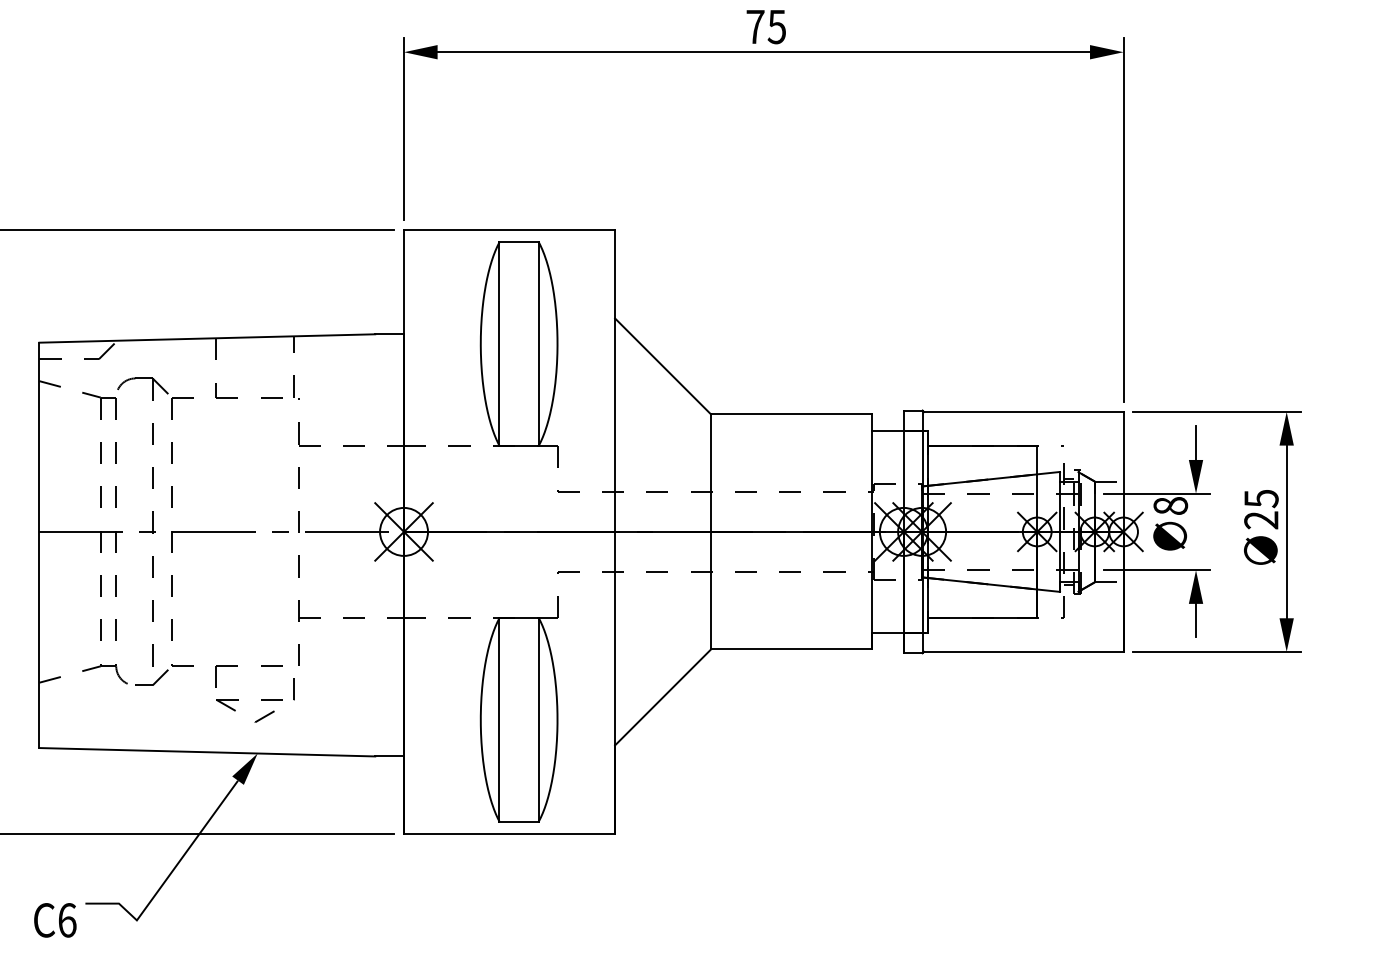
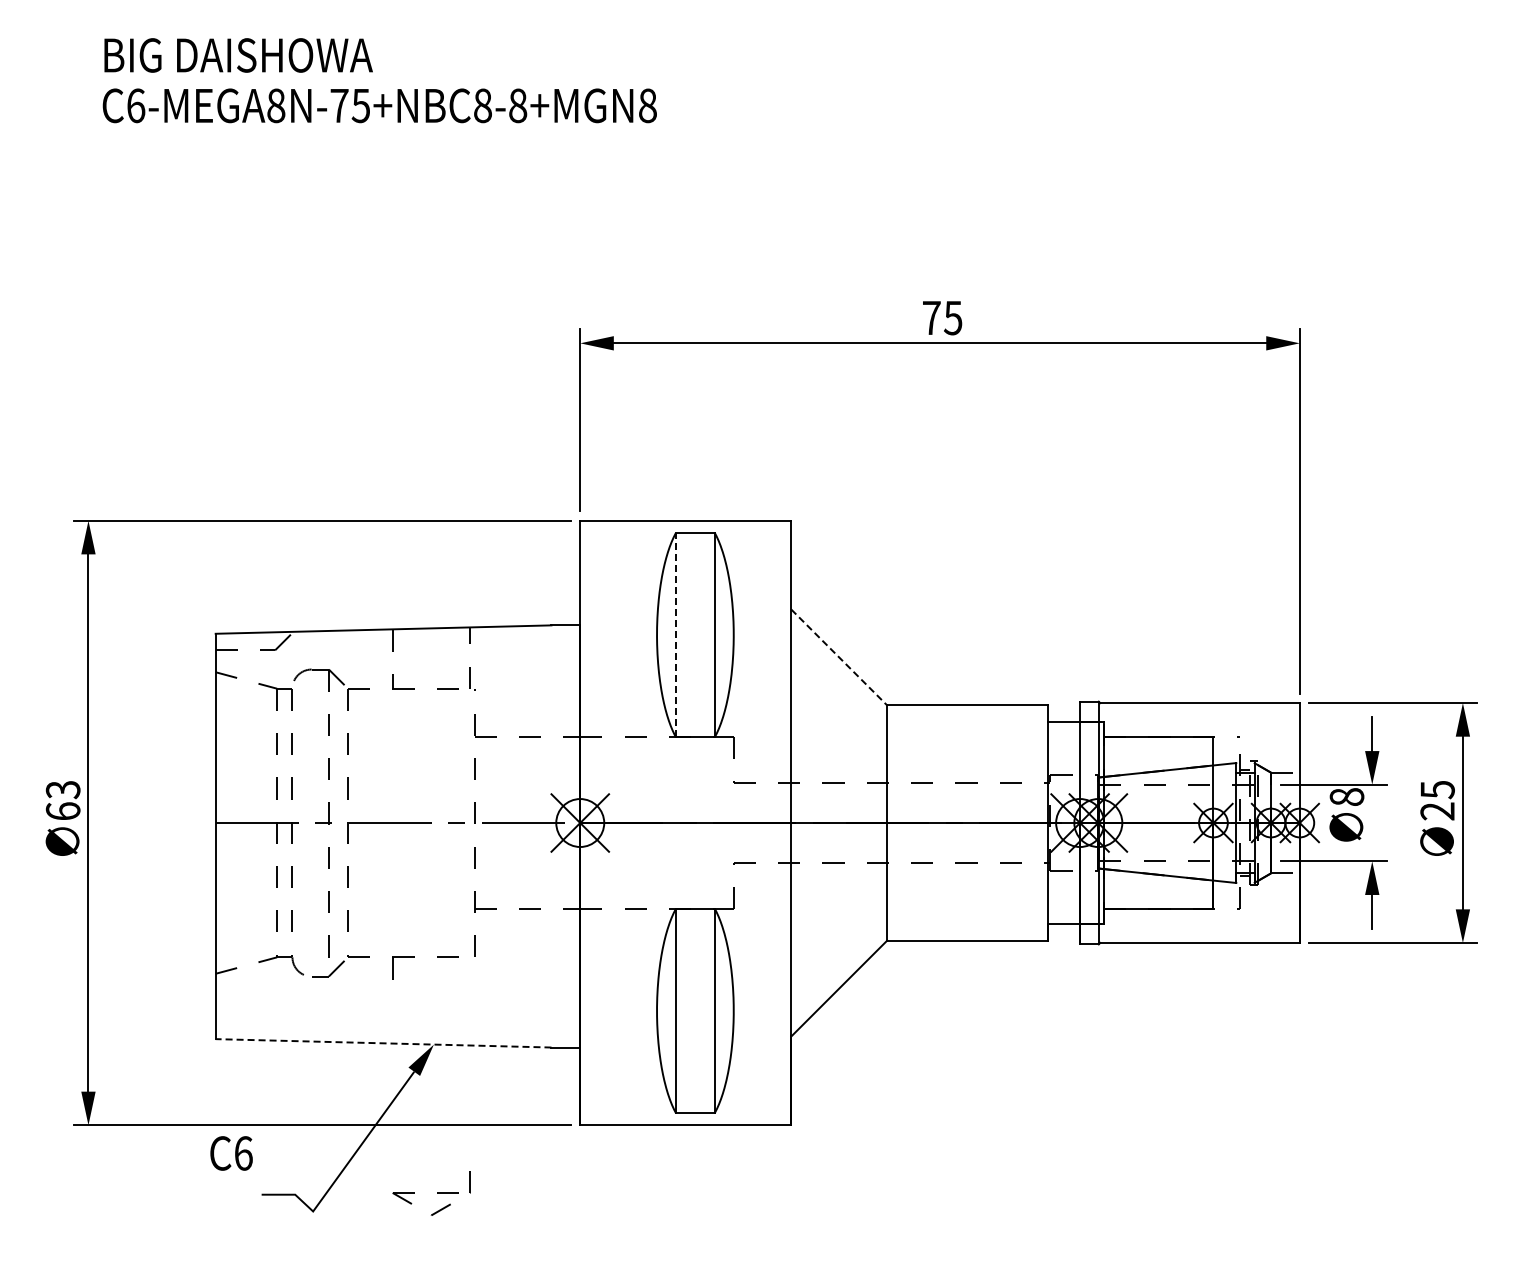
line: (499, 344) -> (675, 635), solid -> dashed
line: (663, 366) -> (839, 657), solid -> dashed
part: (255, 700) -> (431, 1193), moved
line: (207, 752) -> (383, 1043), solid -> dashed
text: (55, 920) -> (231, 1153), moved

